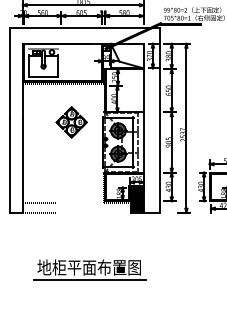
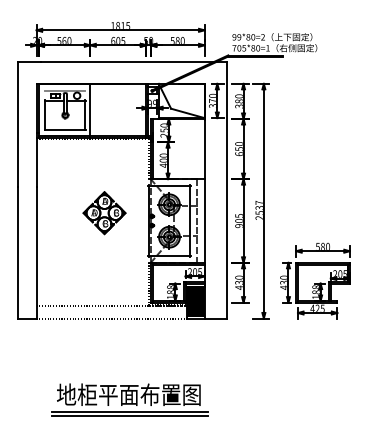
line: (61, 62) -> (90, 110), added
part: (71, 122) -> (104, 213), moved
line: (89, 283) -> (129, 416), added

